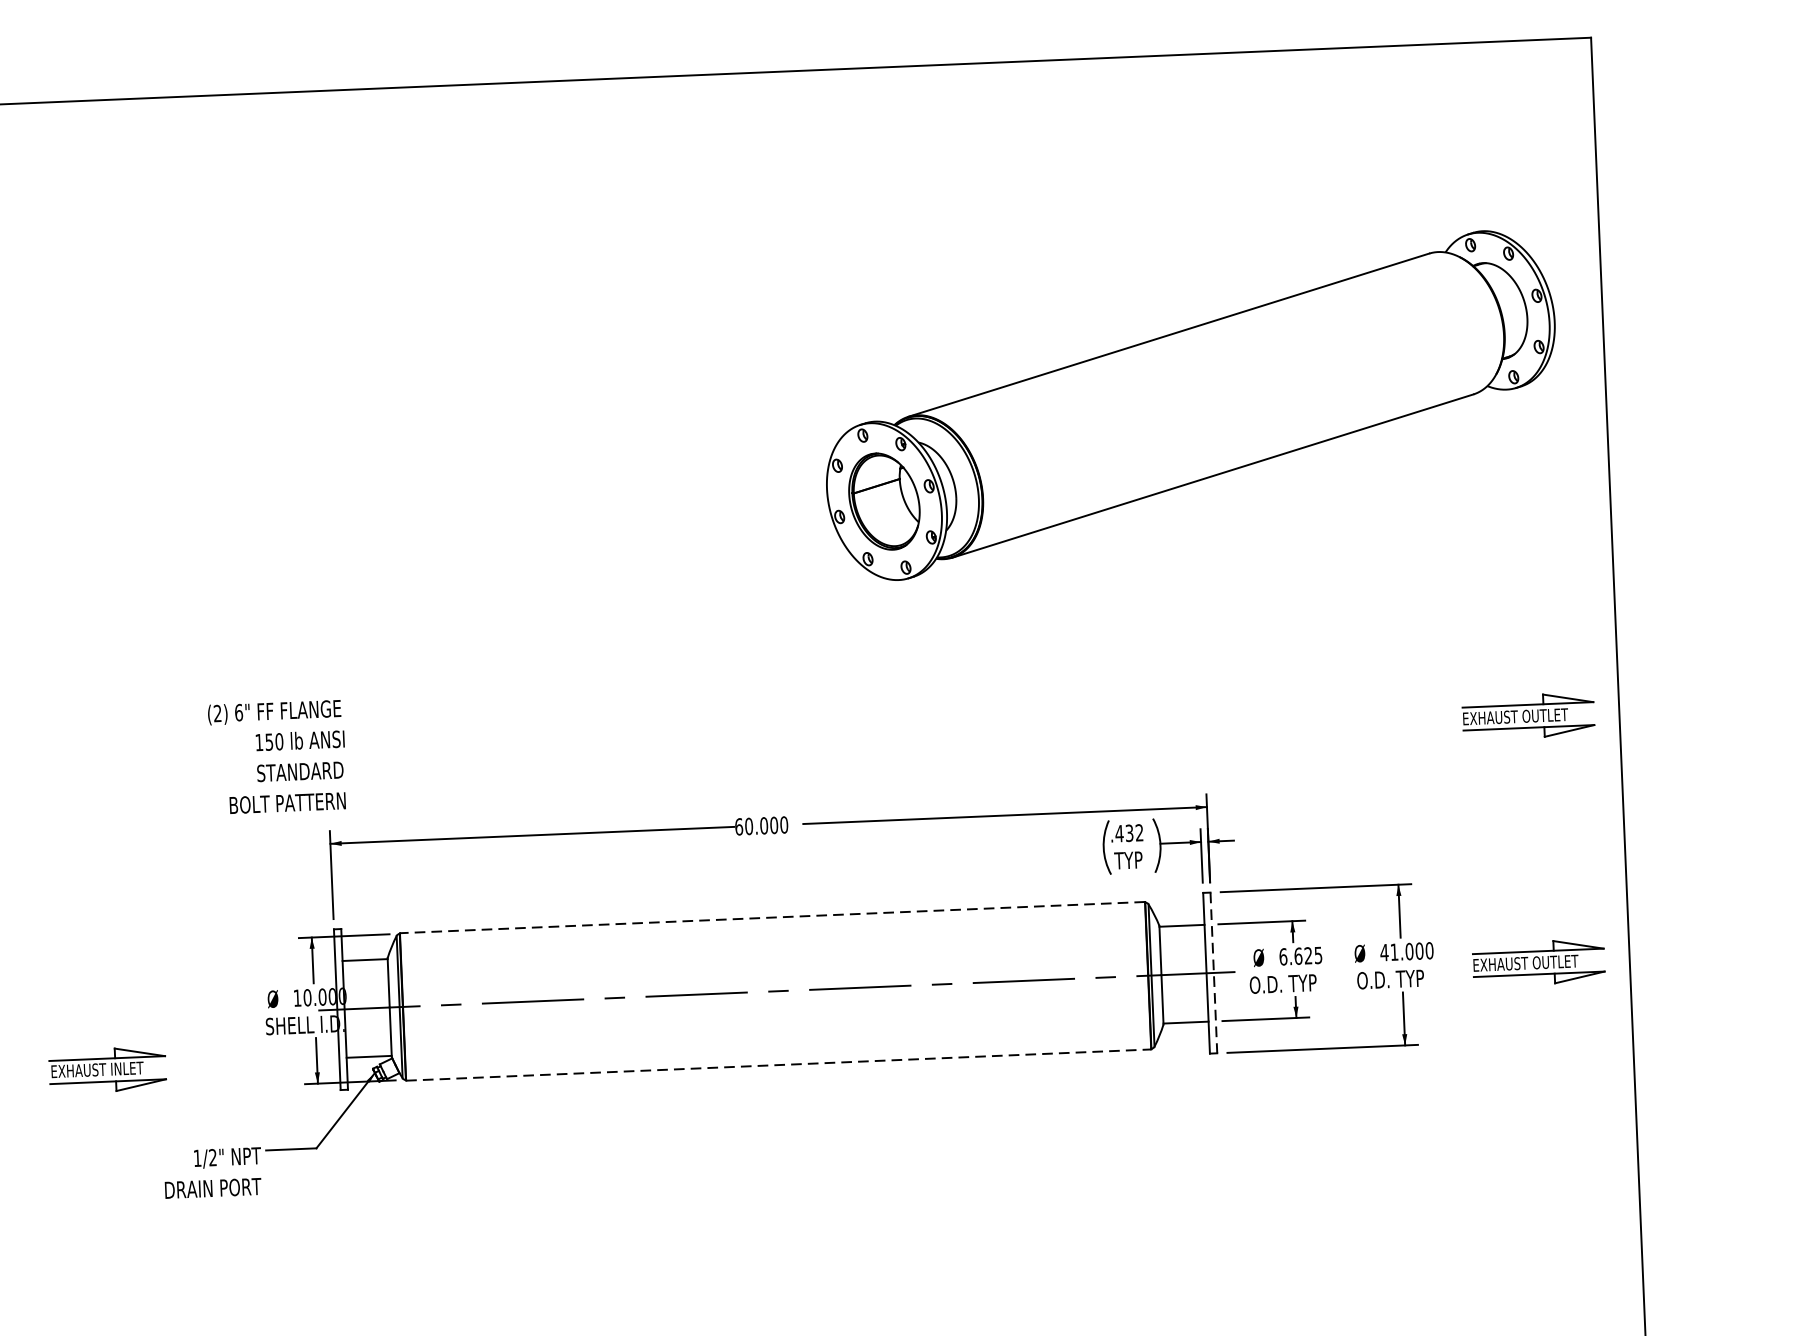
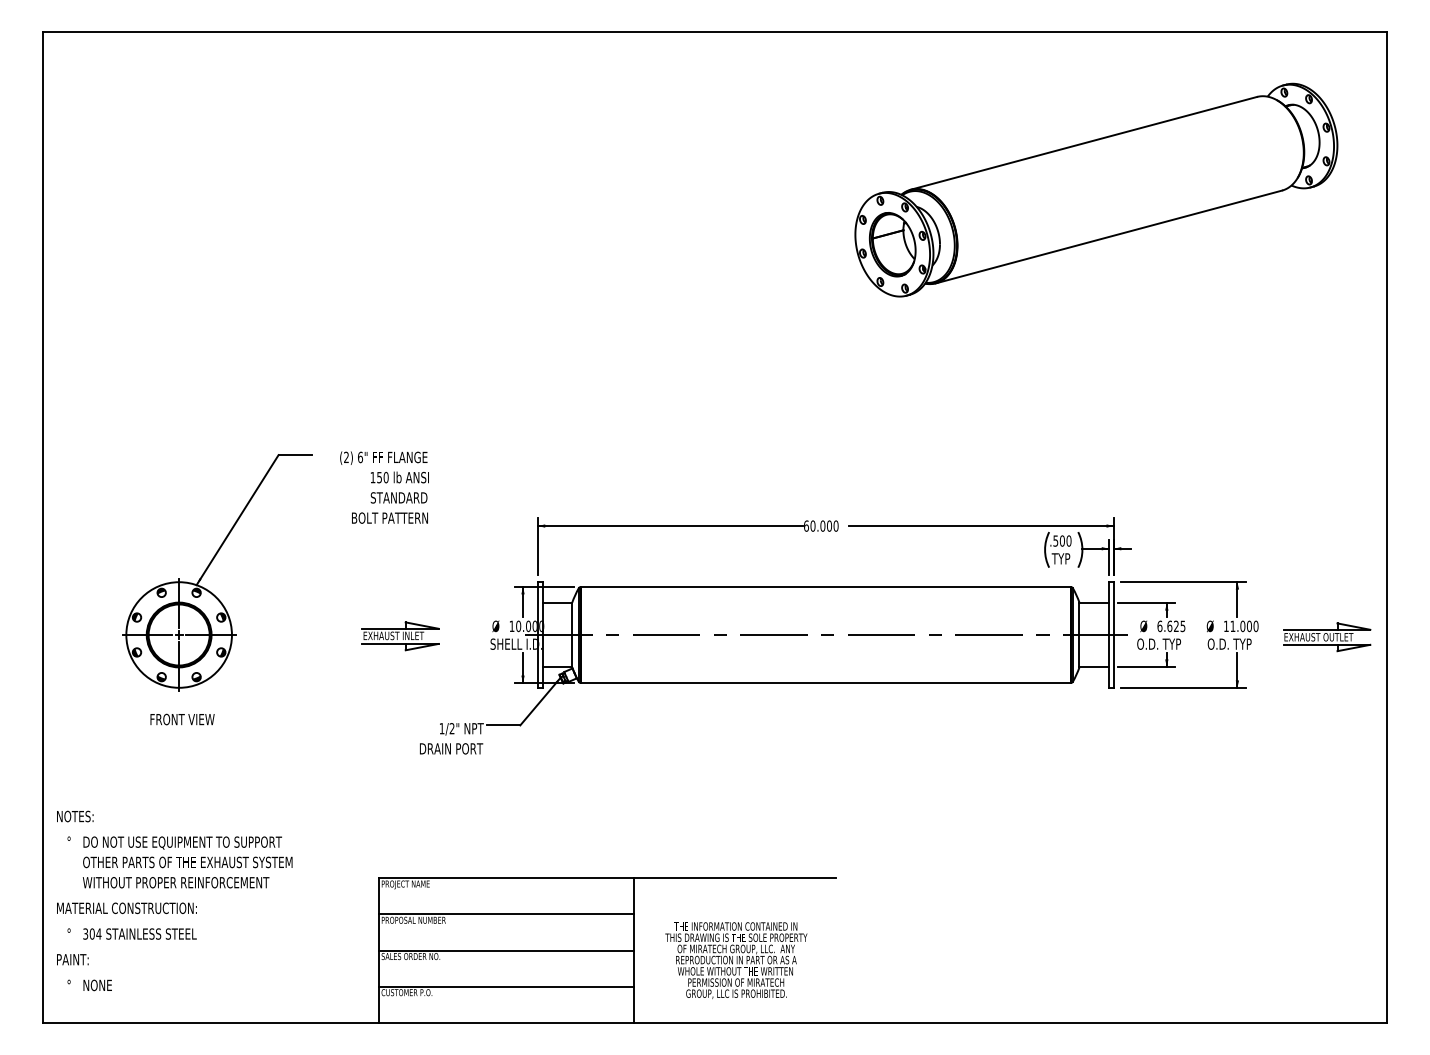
part: (1190, 404) -> (1096, 189), moved
part: (1528, 716) -> (1327, 475), removed
text: (277, 756) -> (384, 487), moved
text: (1129, 832) -> (1062, 540), .432 -> .500
line: (771, 917) -> (825, 586), dashed -> solid
text: (1384, 951) -> (1226, 625), 41.000 -> 11.000
line: (1213, 973) -> (1113, 635), dashed -> solid
line: (778, 1065) -> (825, 683), dashed -> solid
part: (107, 1070) -> (400, 636), moved

